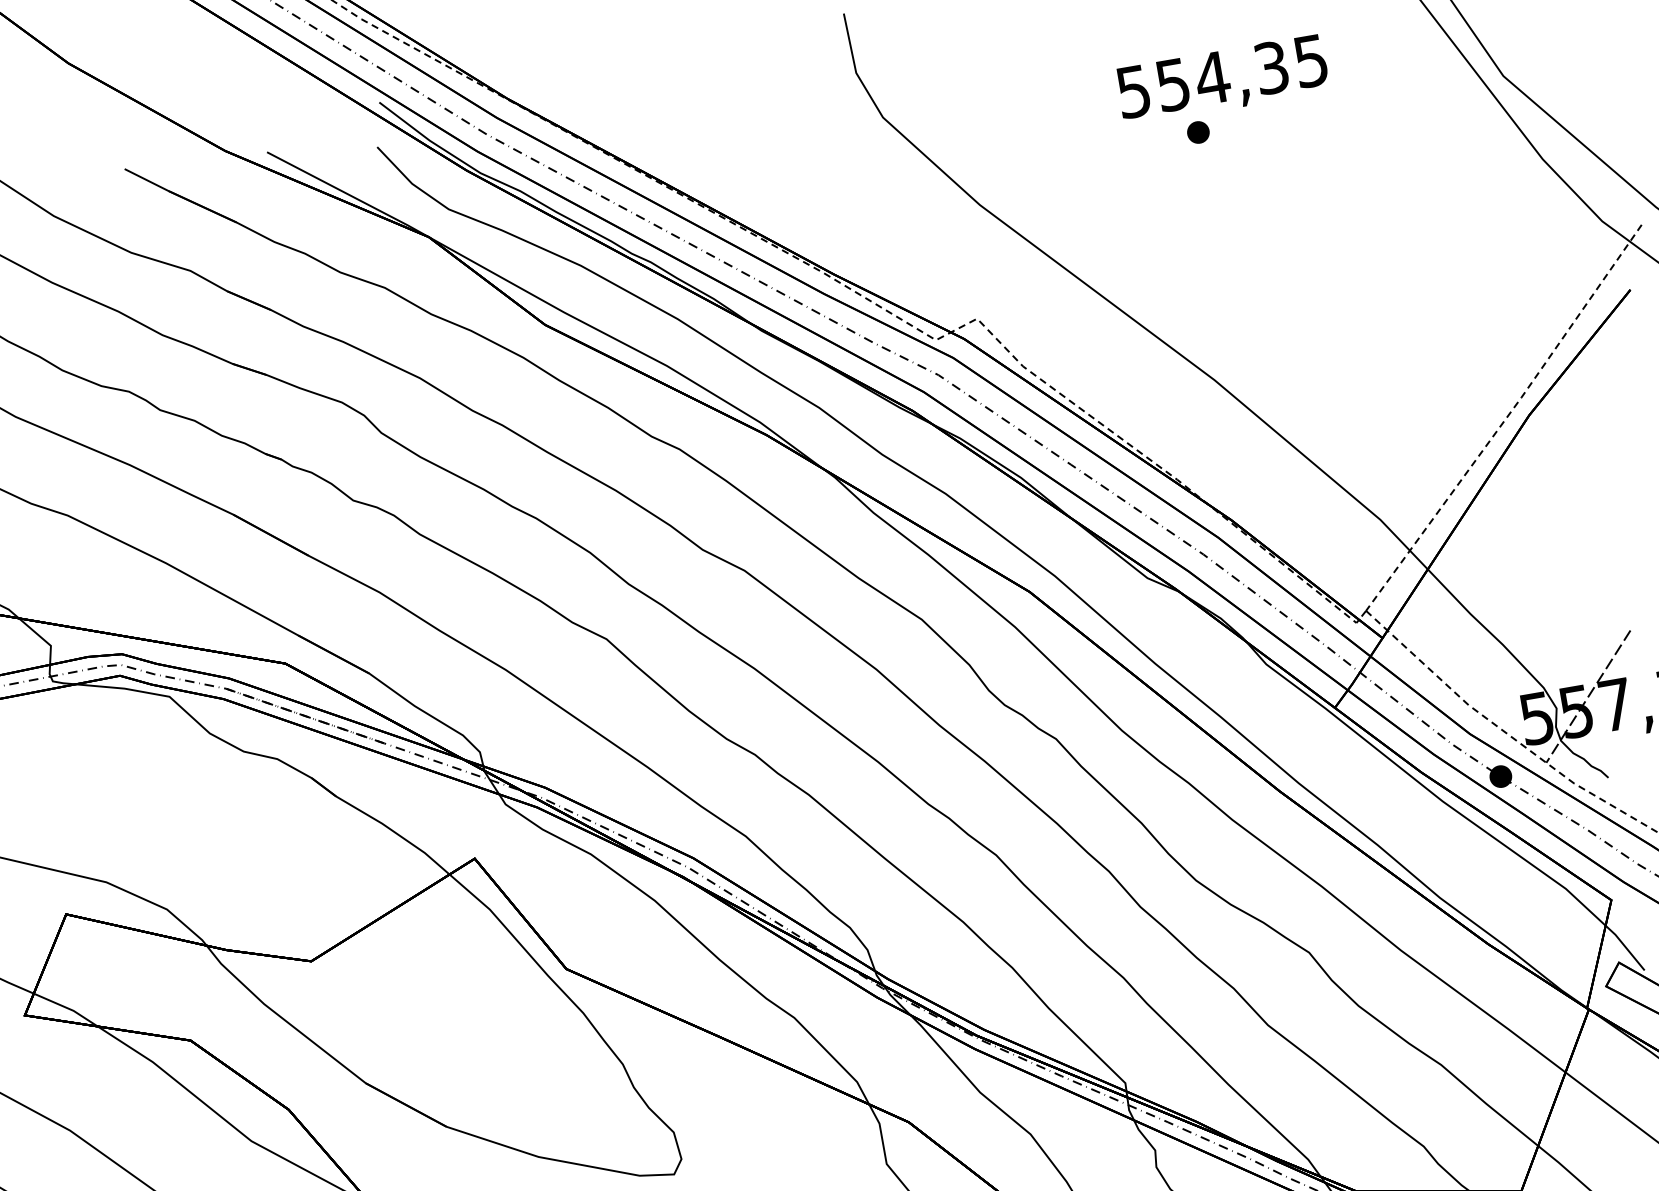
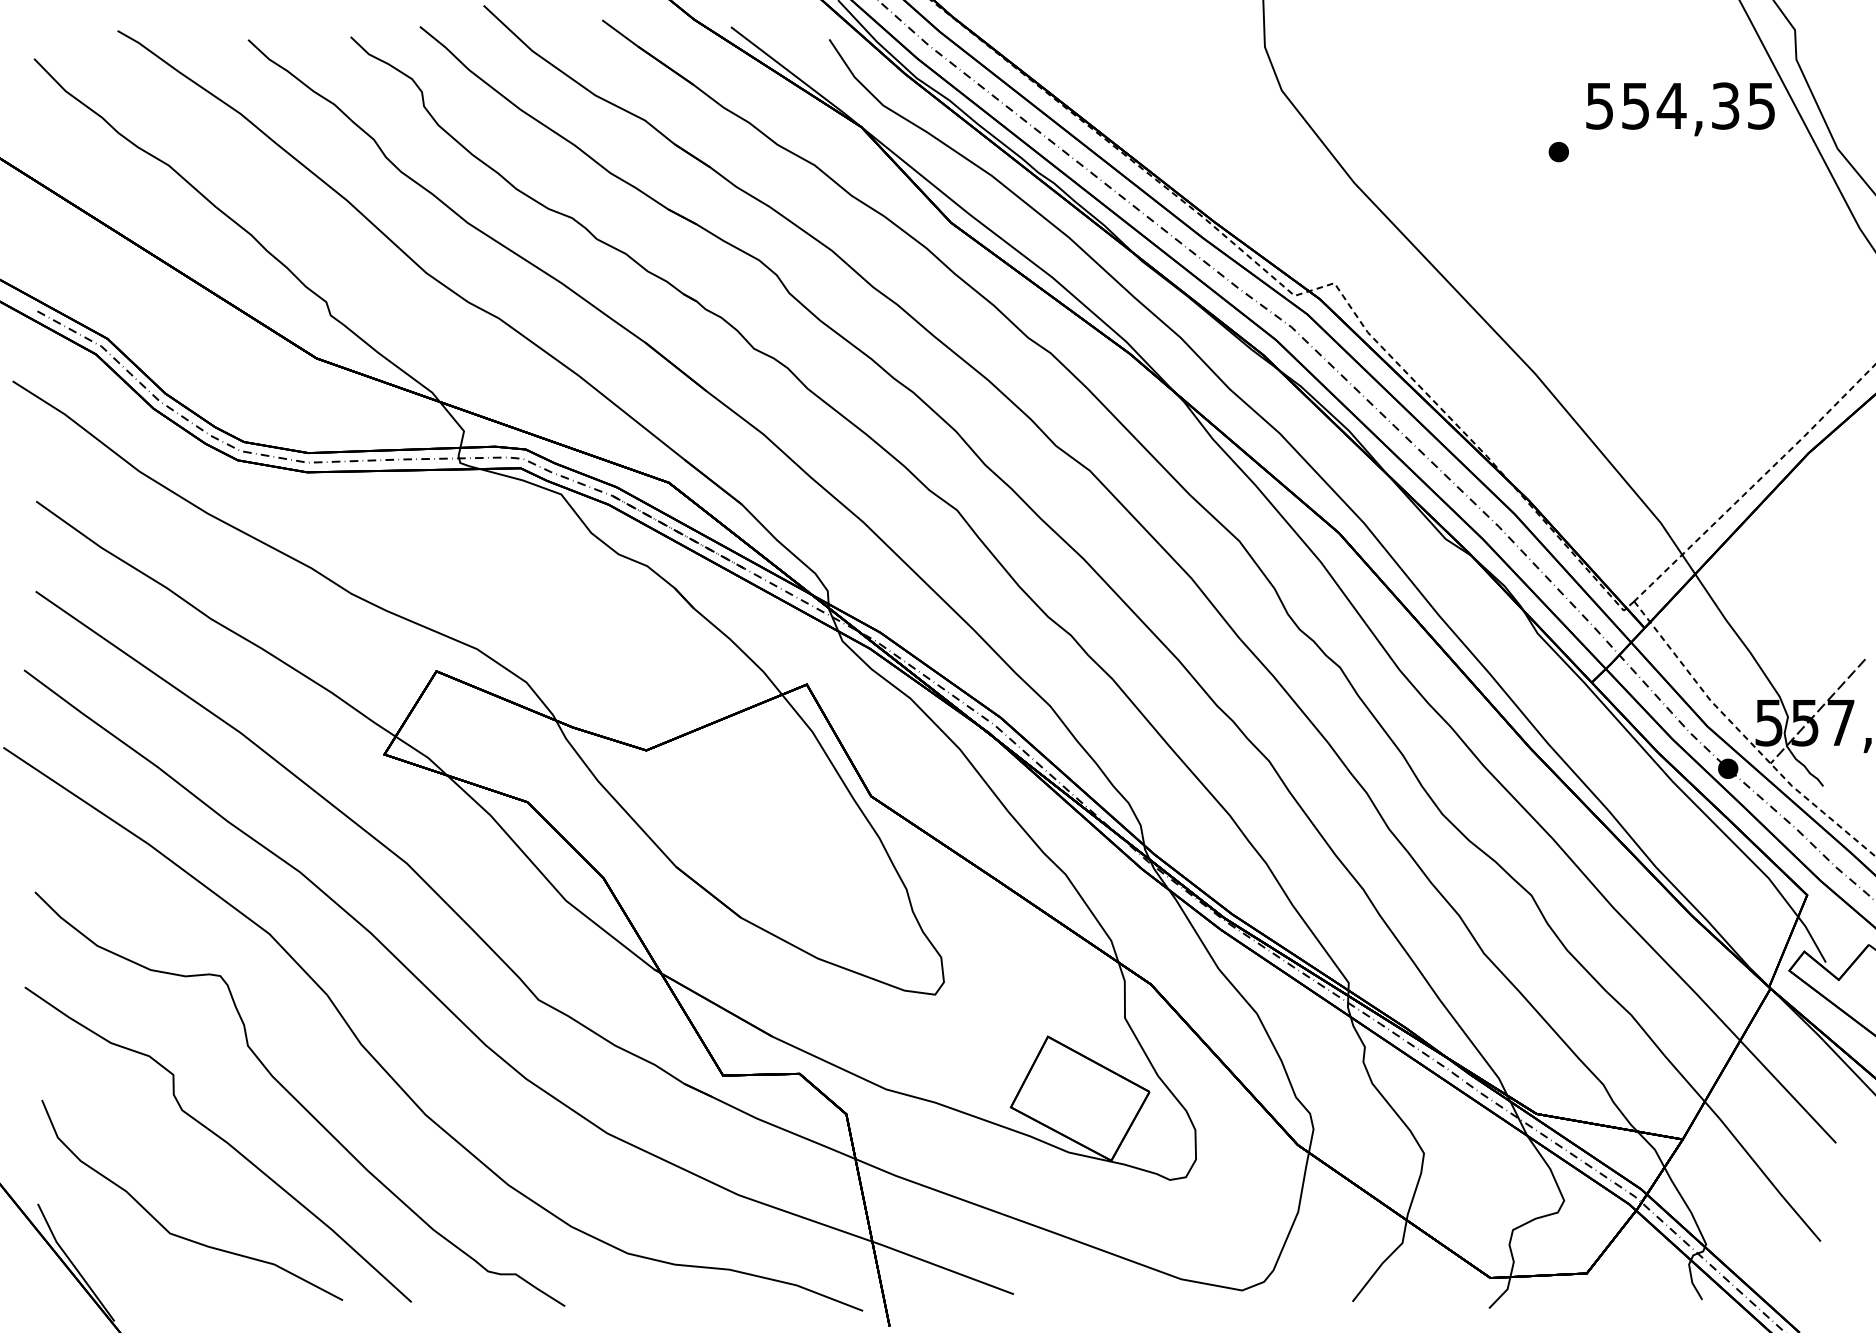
text: (1222, 80) -> (1680, 109), moved

